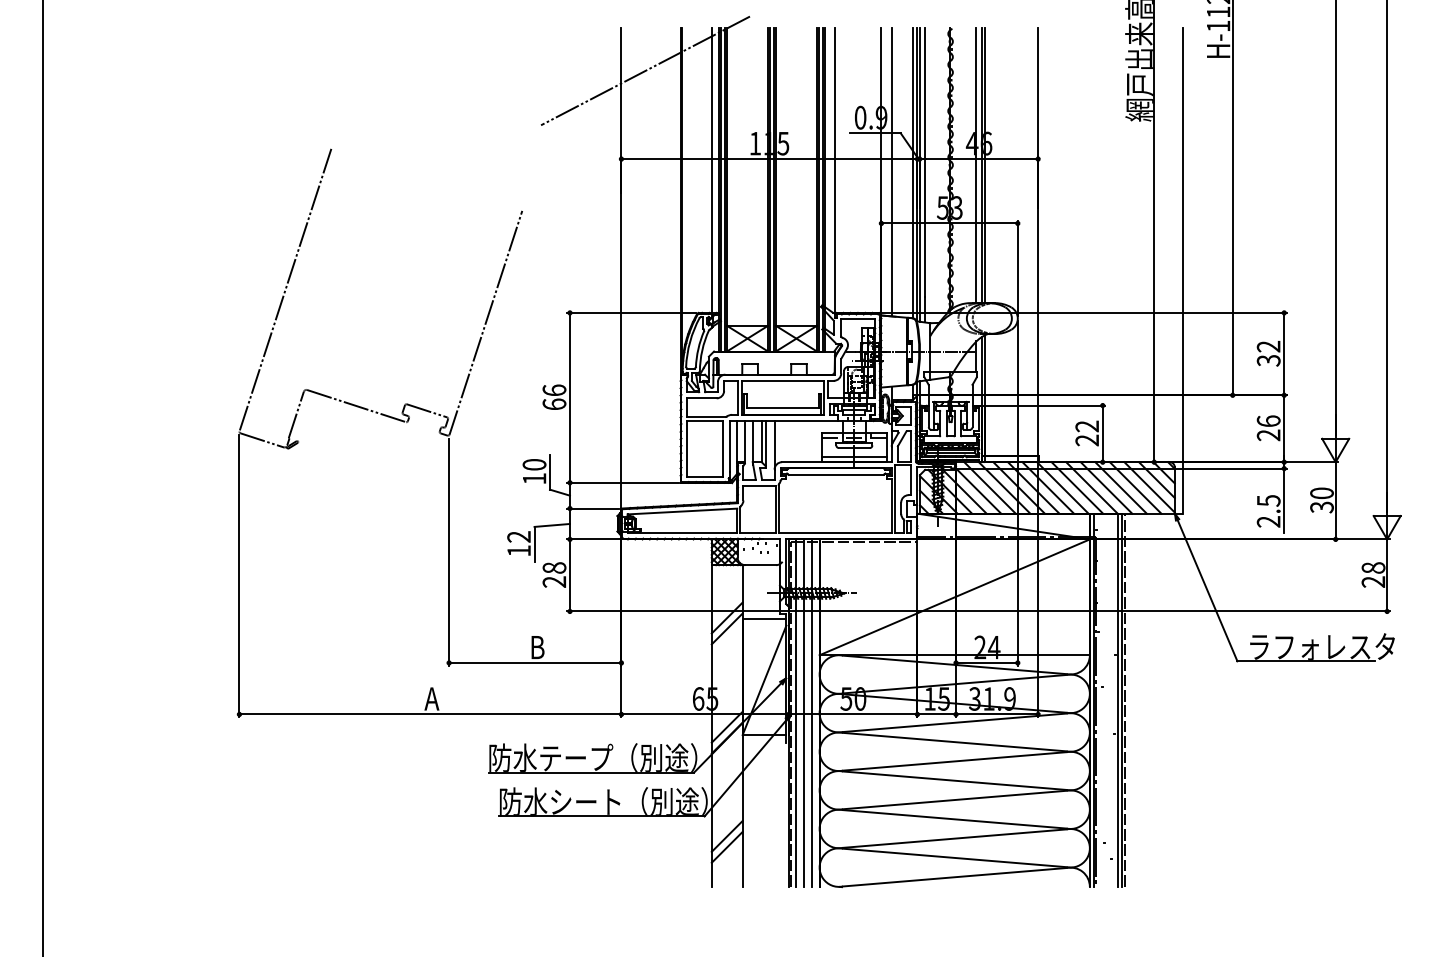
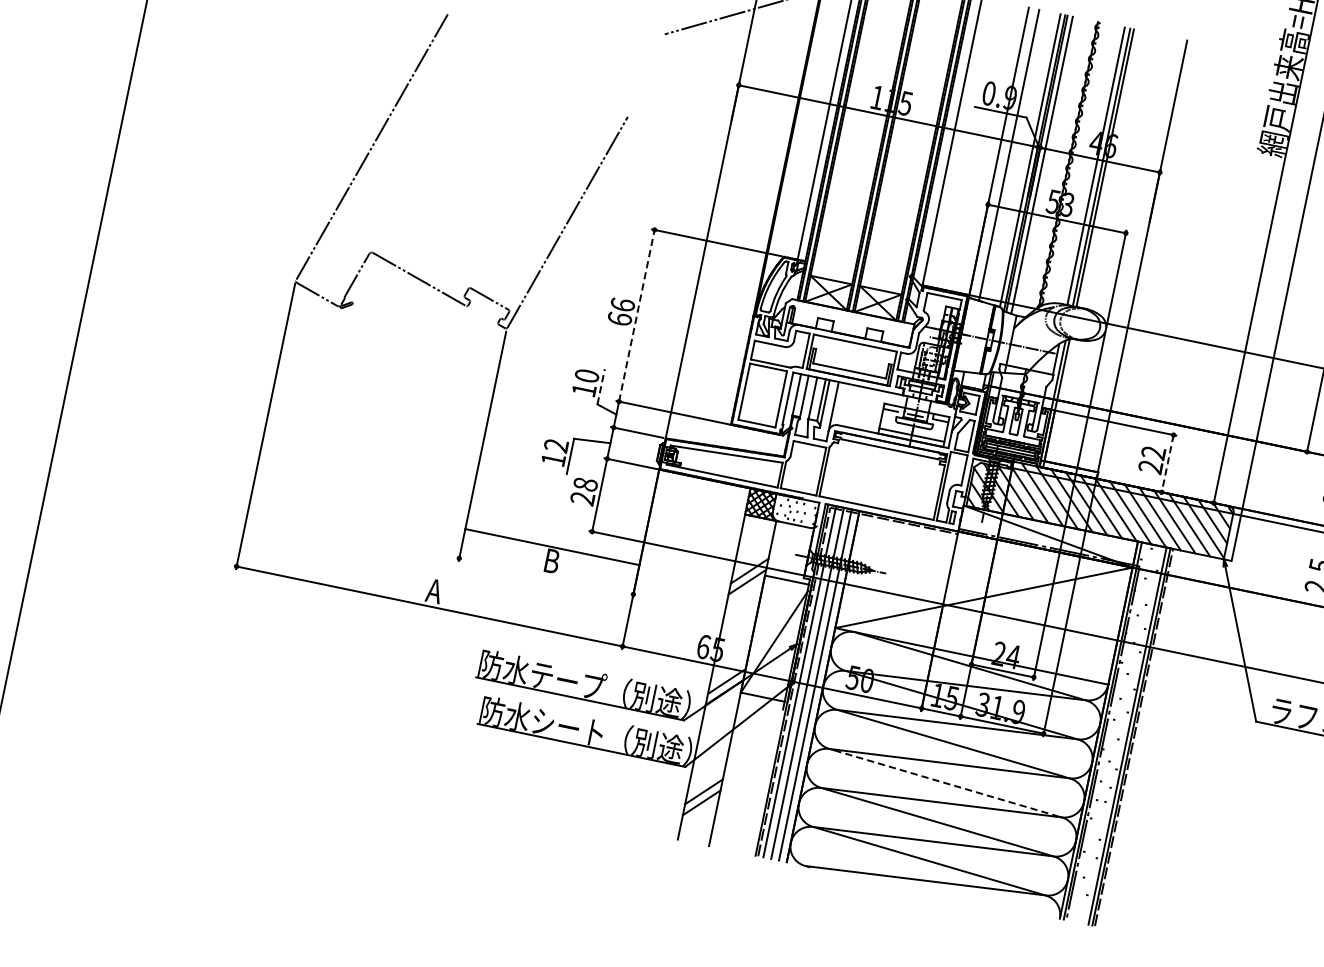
line: (569, 397) -> (636, 315), solid -> dashed
line: (1102, 434) -> (1167, 464), solid -> dashed
line: (550, 471) -> (601, 386), solid -> dashed
line: (535, 662) -> (552, 546), moved
line: (955, 780) -> (946, 783), solid -> dashed

